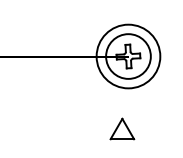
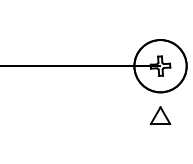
circle: (128, 55) -> (160, 65), size x1.43
part: (122, 128) -> (160, 115), moved

